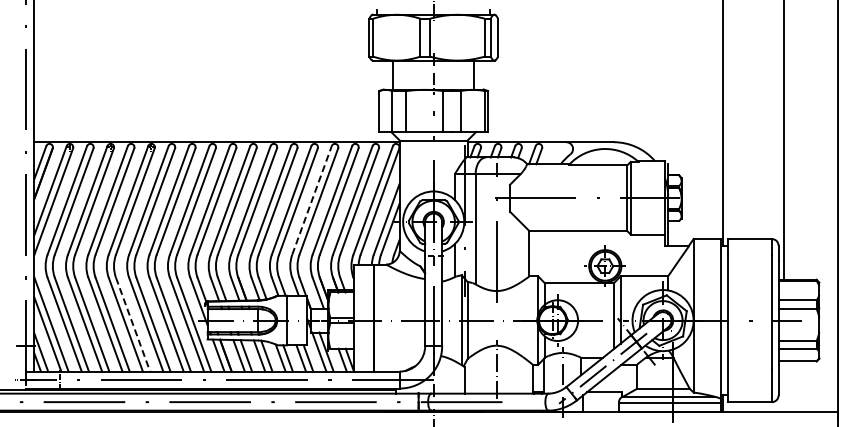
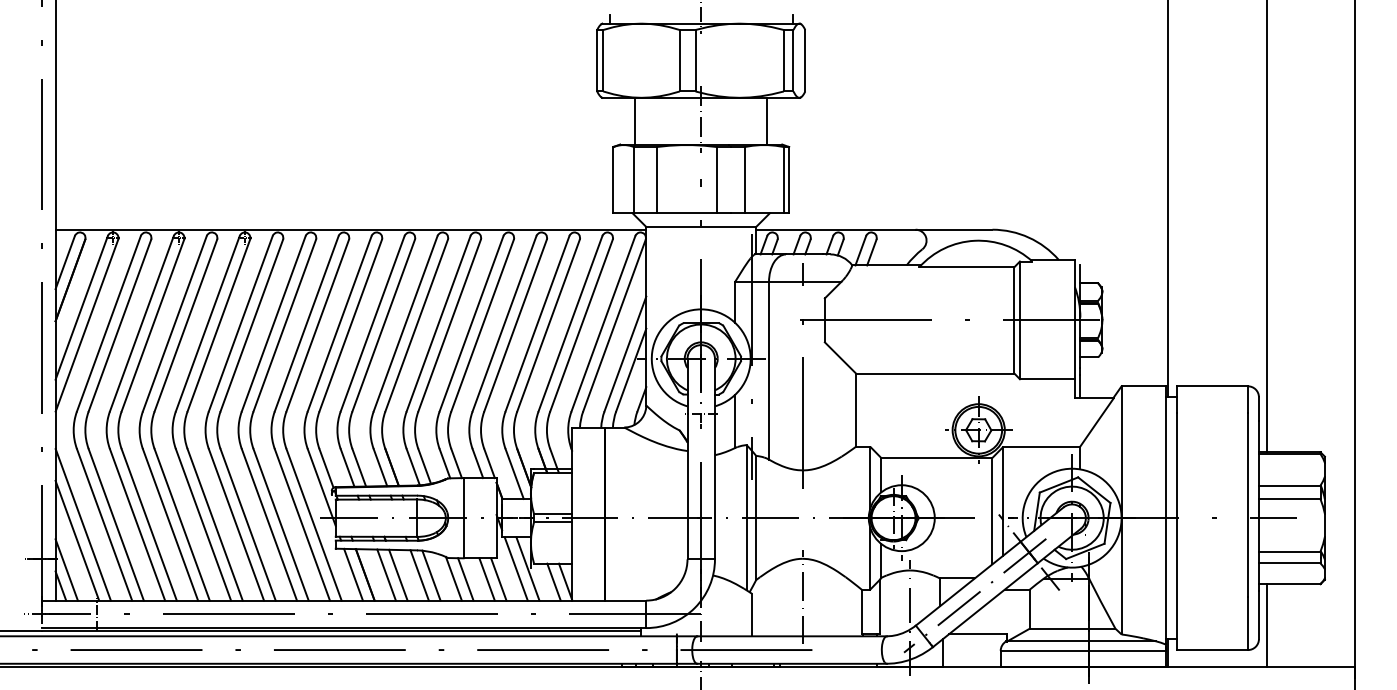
line: (312, 200) -> (505, 323), dashed -> solid
line: (133, 324) -> (215, 524), dashed -> solid
line: (783, 386) -> (1266, 624), added

